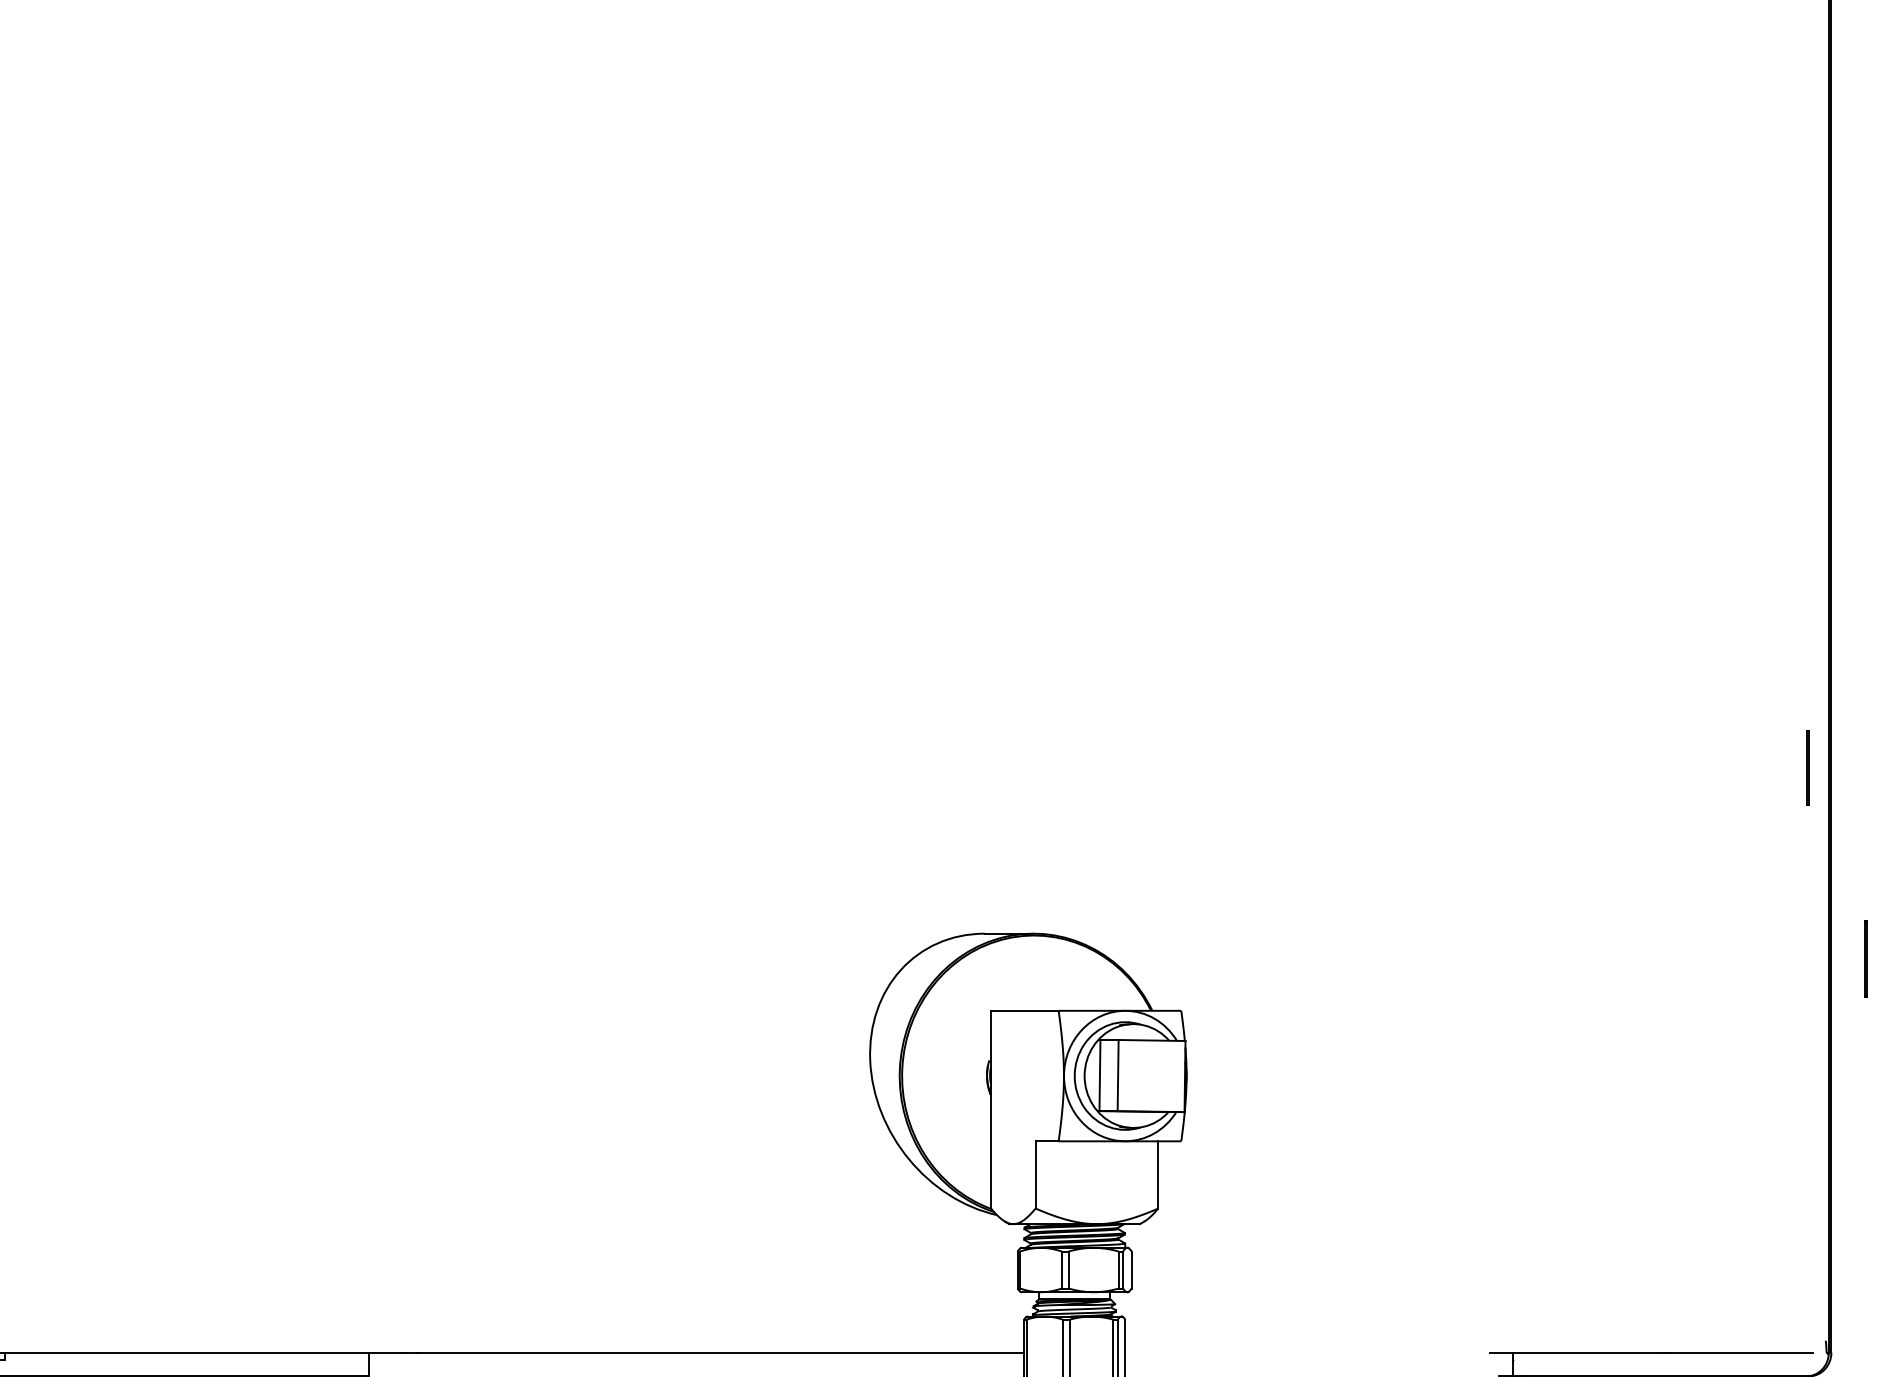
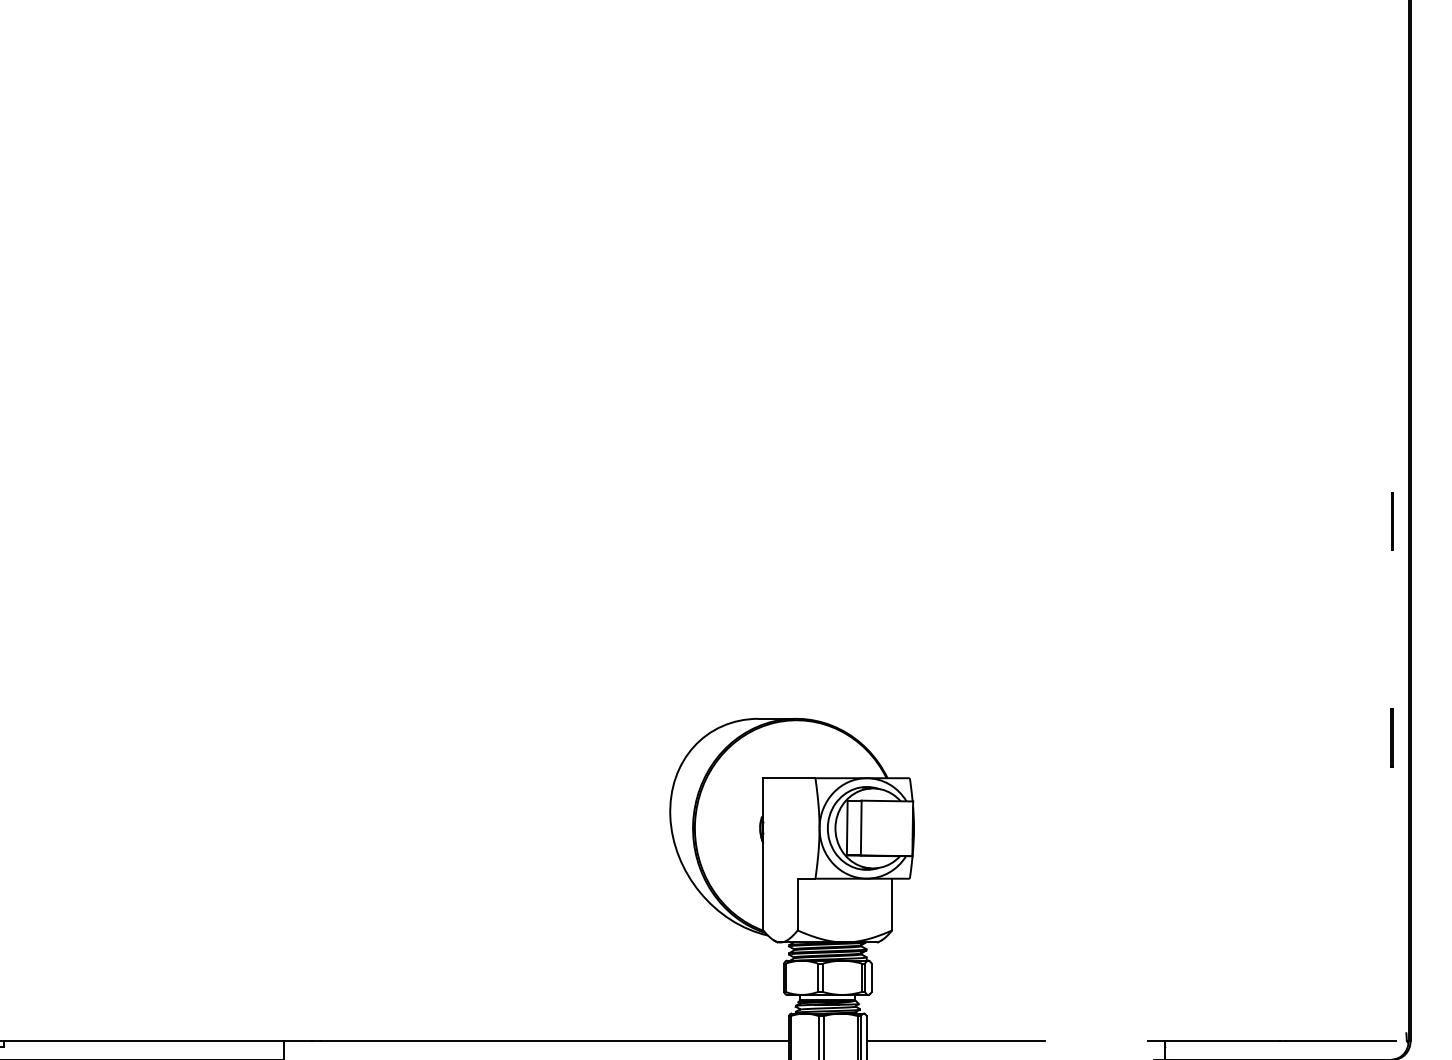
line: (1807, 767) -> (1392, 520), moved
line: (1865, 958) -> (1391, 737), moved
line: (1241, 1352) -> (956, 1041), added

